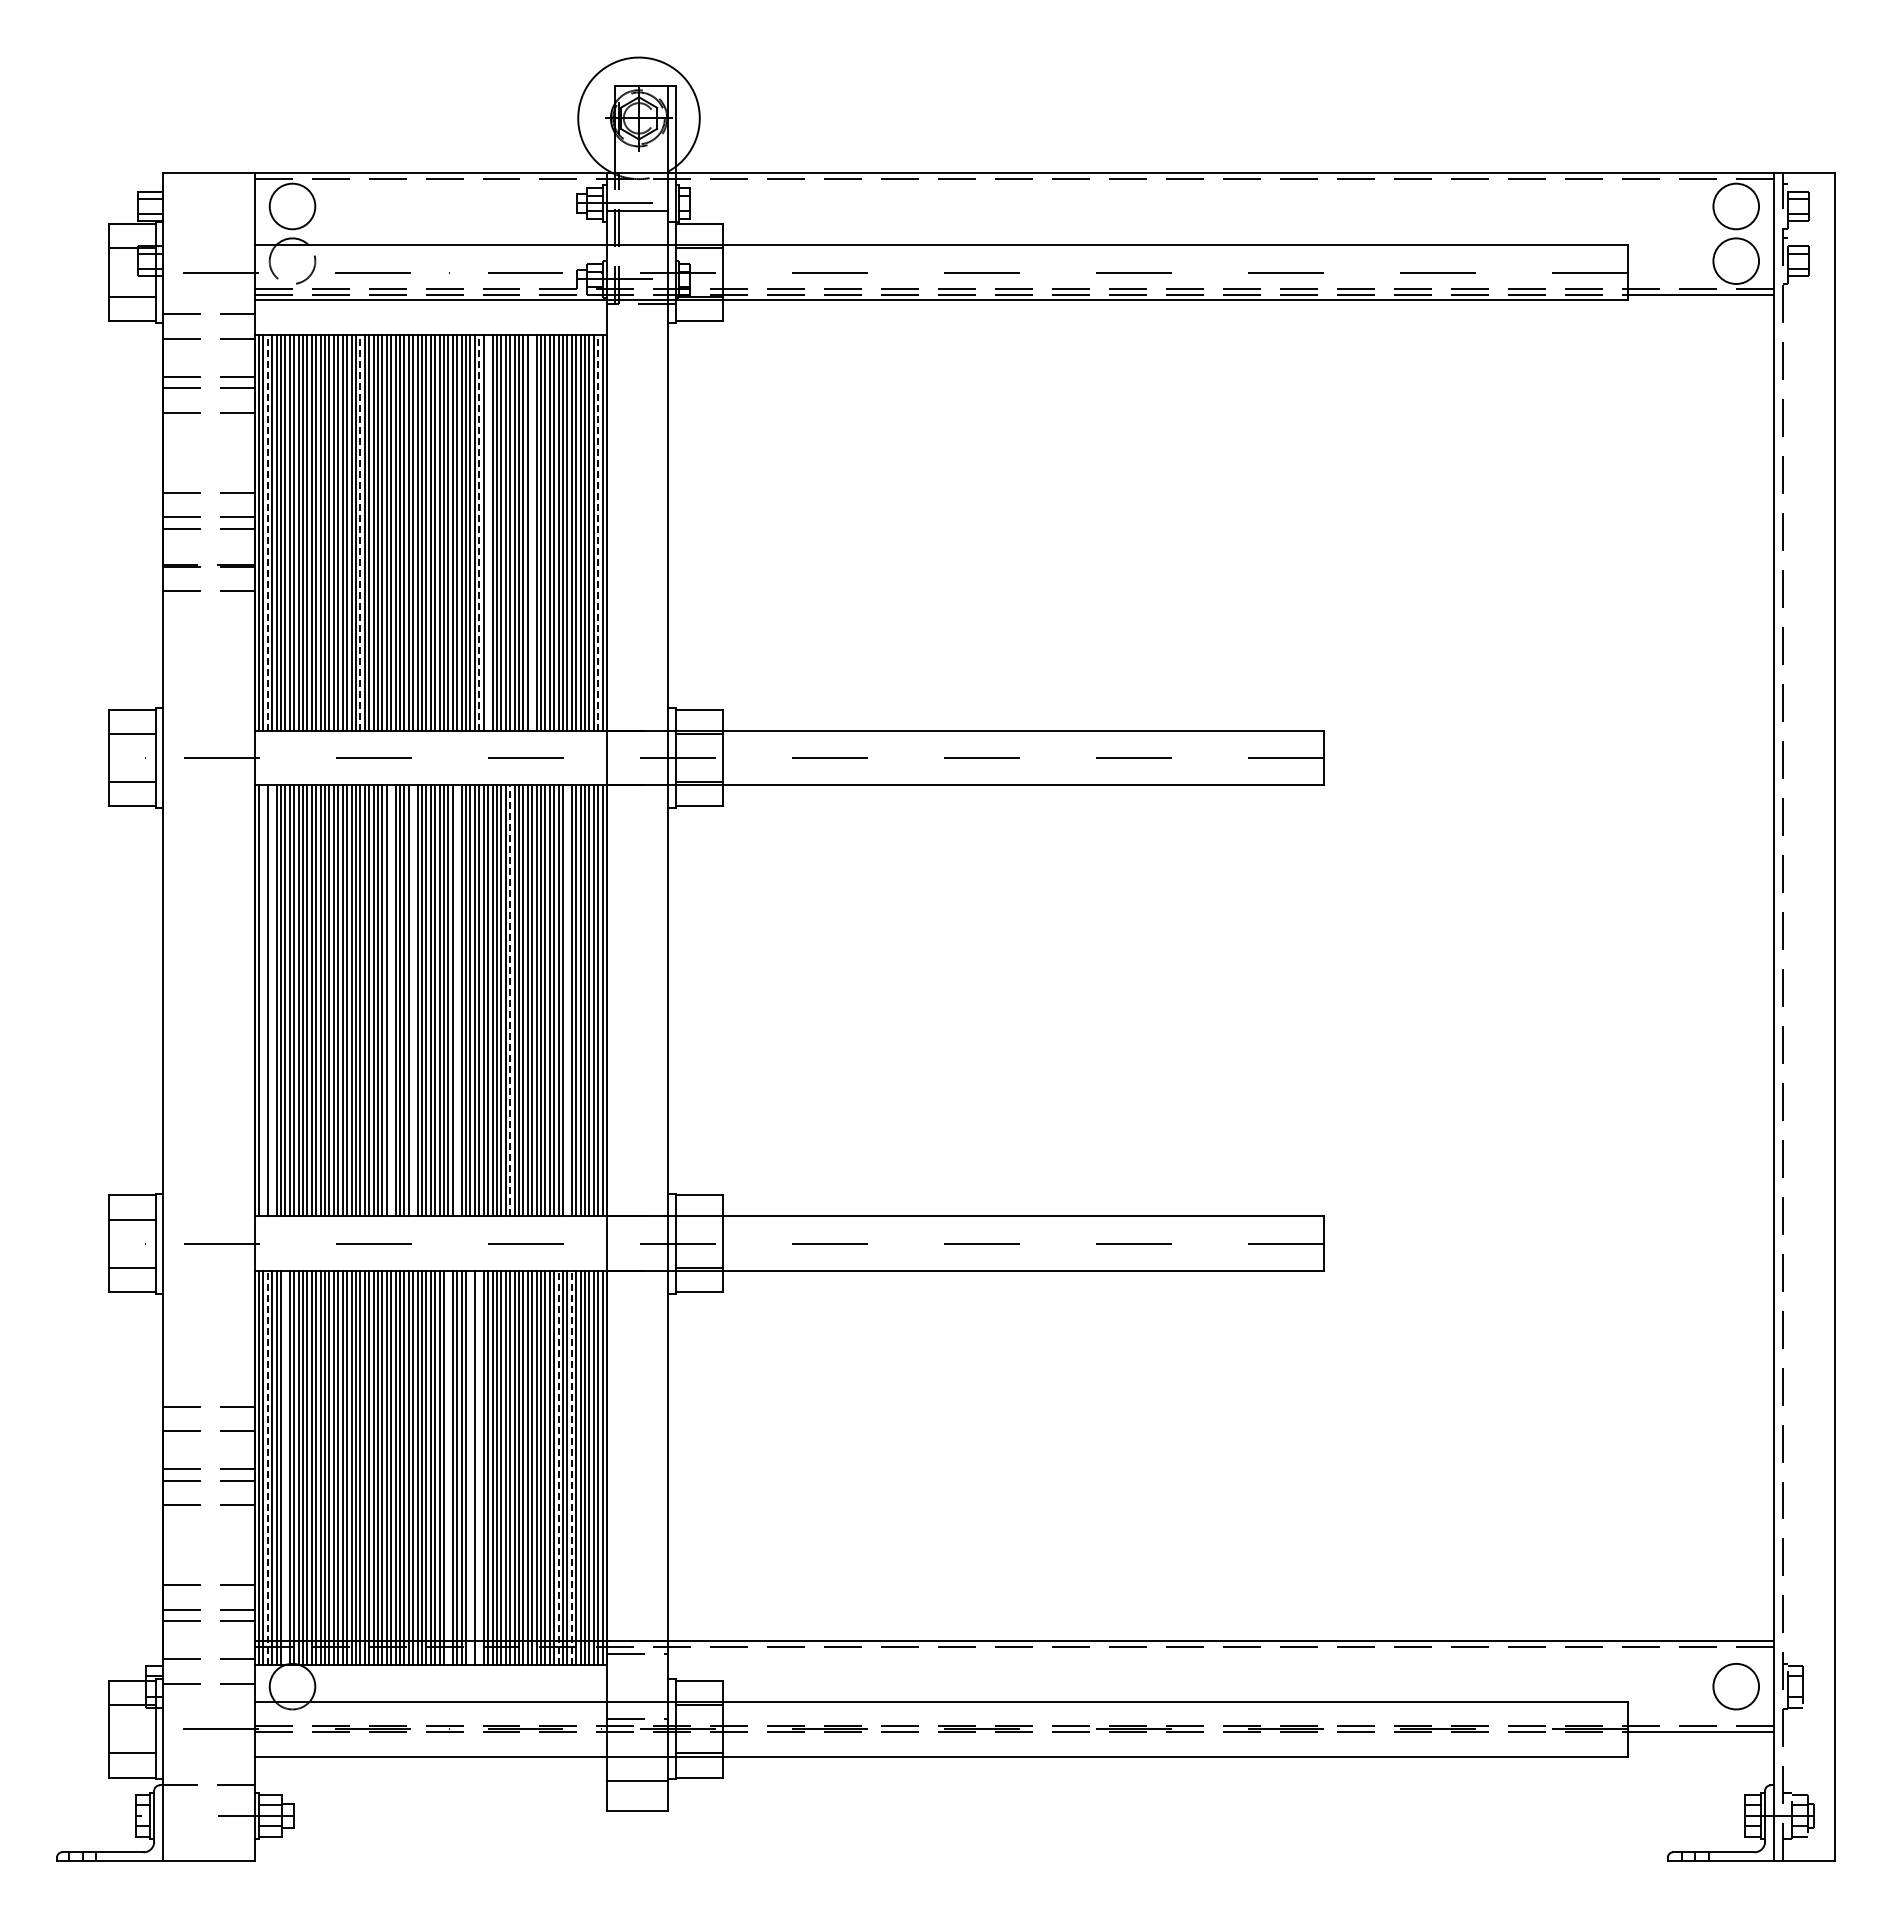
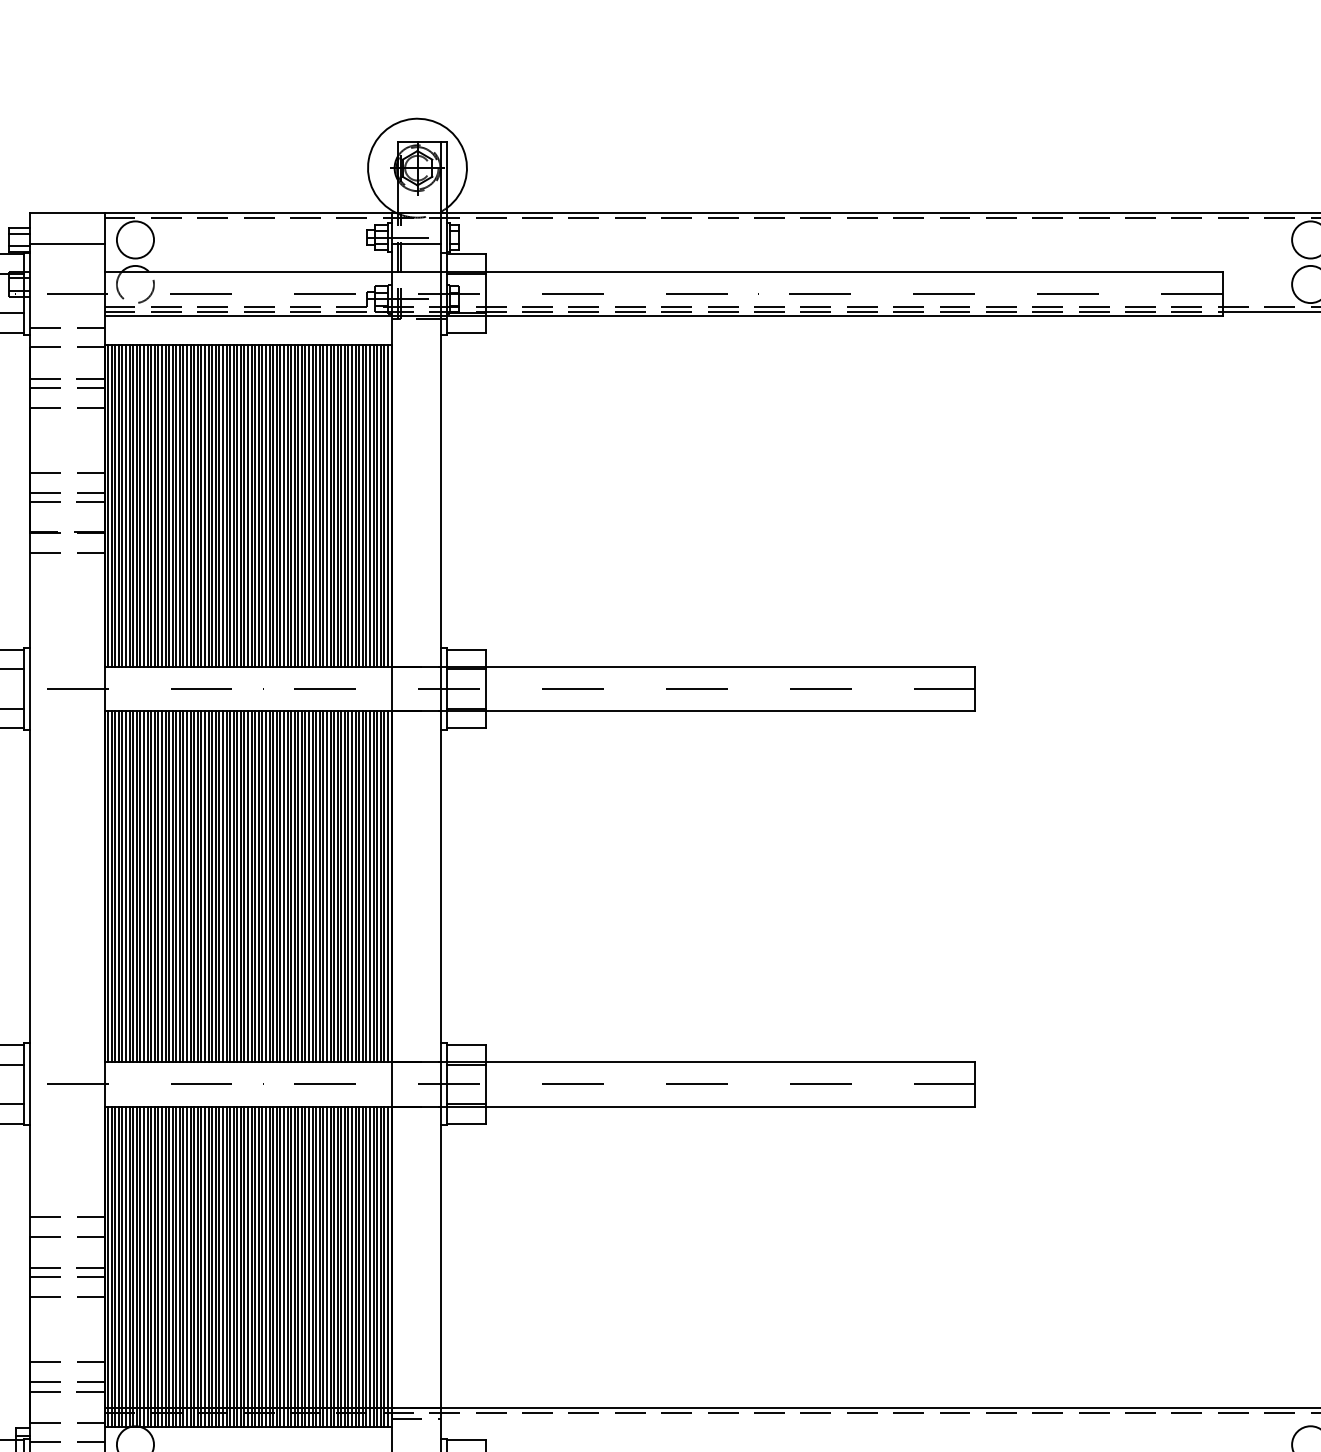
line: (208, 211) -> (67, 244), added
line: (267, 532) -> (115, 505), dashed -> solid
line: (360, 532) -> (190, 505), dashed -> solid
line: (479, 532) -> (287, 505), dashed -> solid
line: (488, 532) -> (294, 505), added
line: (532, 532) -> (330, 505), added
line: (598, 532) -> (384, 505), dashed -> solid
line: (263, 1000) -> (111, 886), added
line: (272, 1000) -> (119, 886), added
line: (391, 1000) -> (216, 886), added
line: (413, 1000) -> (233, 886), added
line: (457, 1000) -> (269, 886), added
line: (510, 1000) -> (312, 886), dashed -> solid
line: (567, 1000) -> (359, 886), added
line: (698, 1219) -> (465, 1064), added
line: (267, 1467) -> (115, 1266), dashed -> solid
line: (285, 1467) -> (129, 1266), added
line: (448, 1467) -> (262, 1266), added
line: (470, 1467) -> (280, 1266), added
line: (479, 1467) -> (287, 1266), added
line: (558, 1467) -> (351, 1266), dashed -> solid
line: (571, 1467) -> (362, 1266), dashed -> solid

